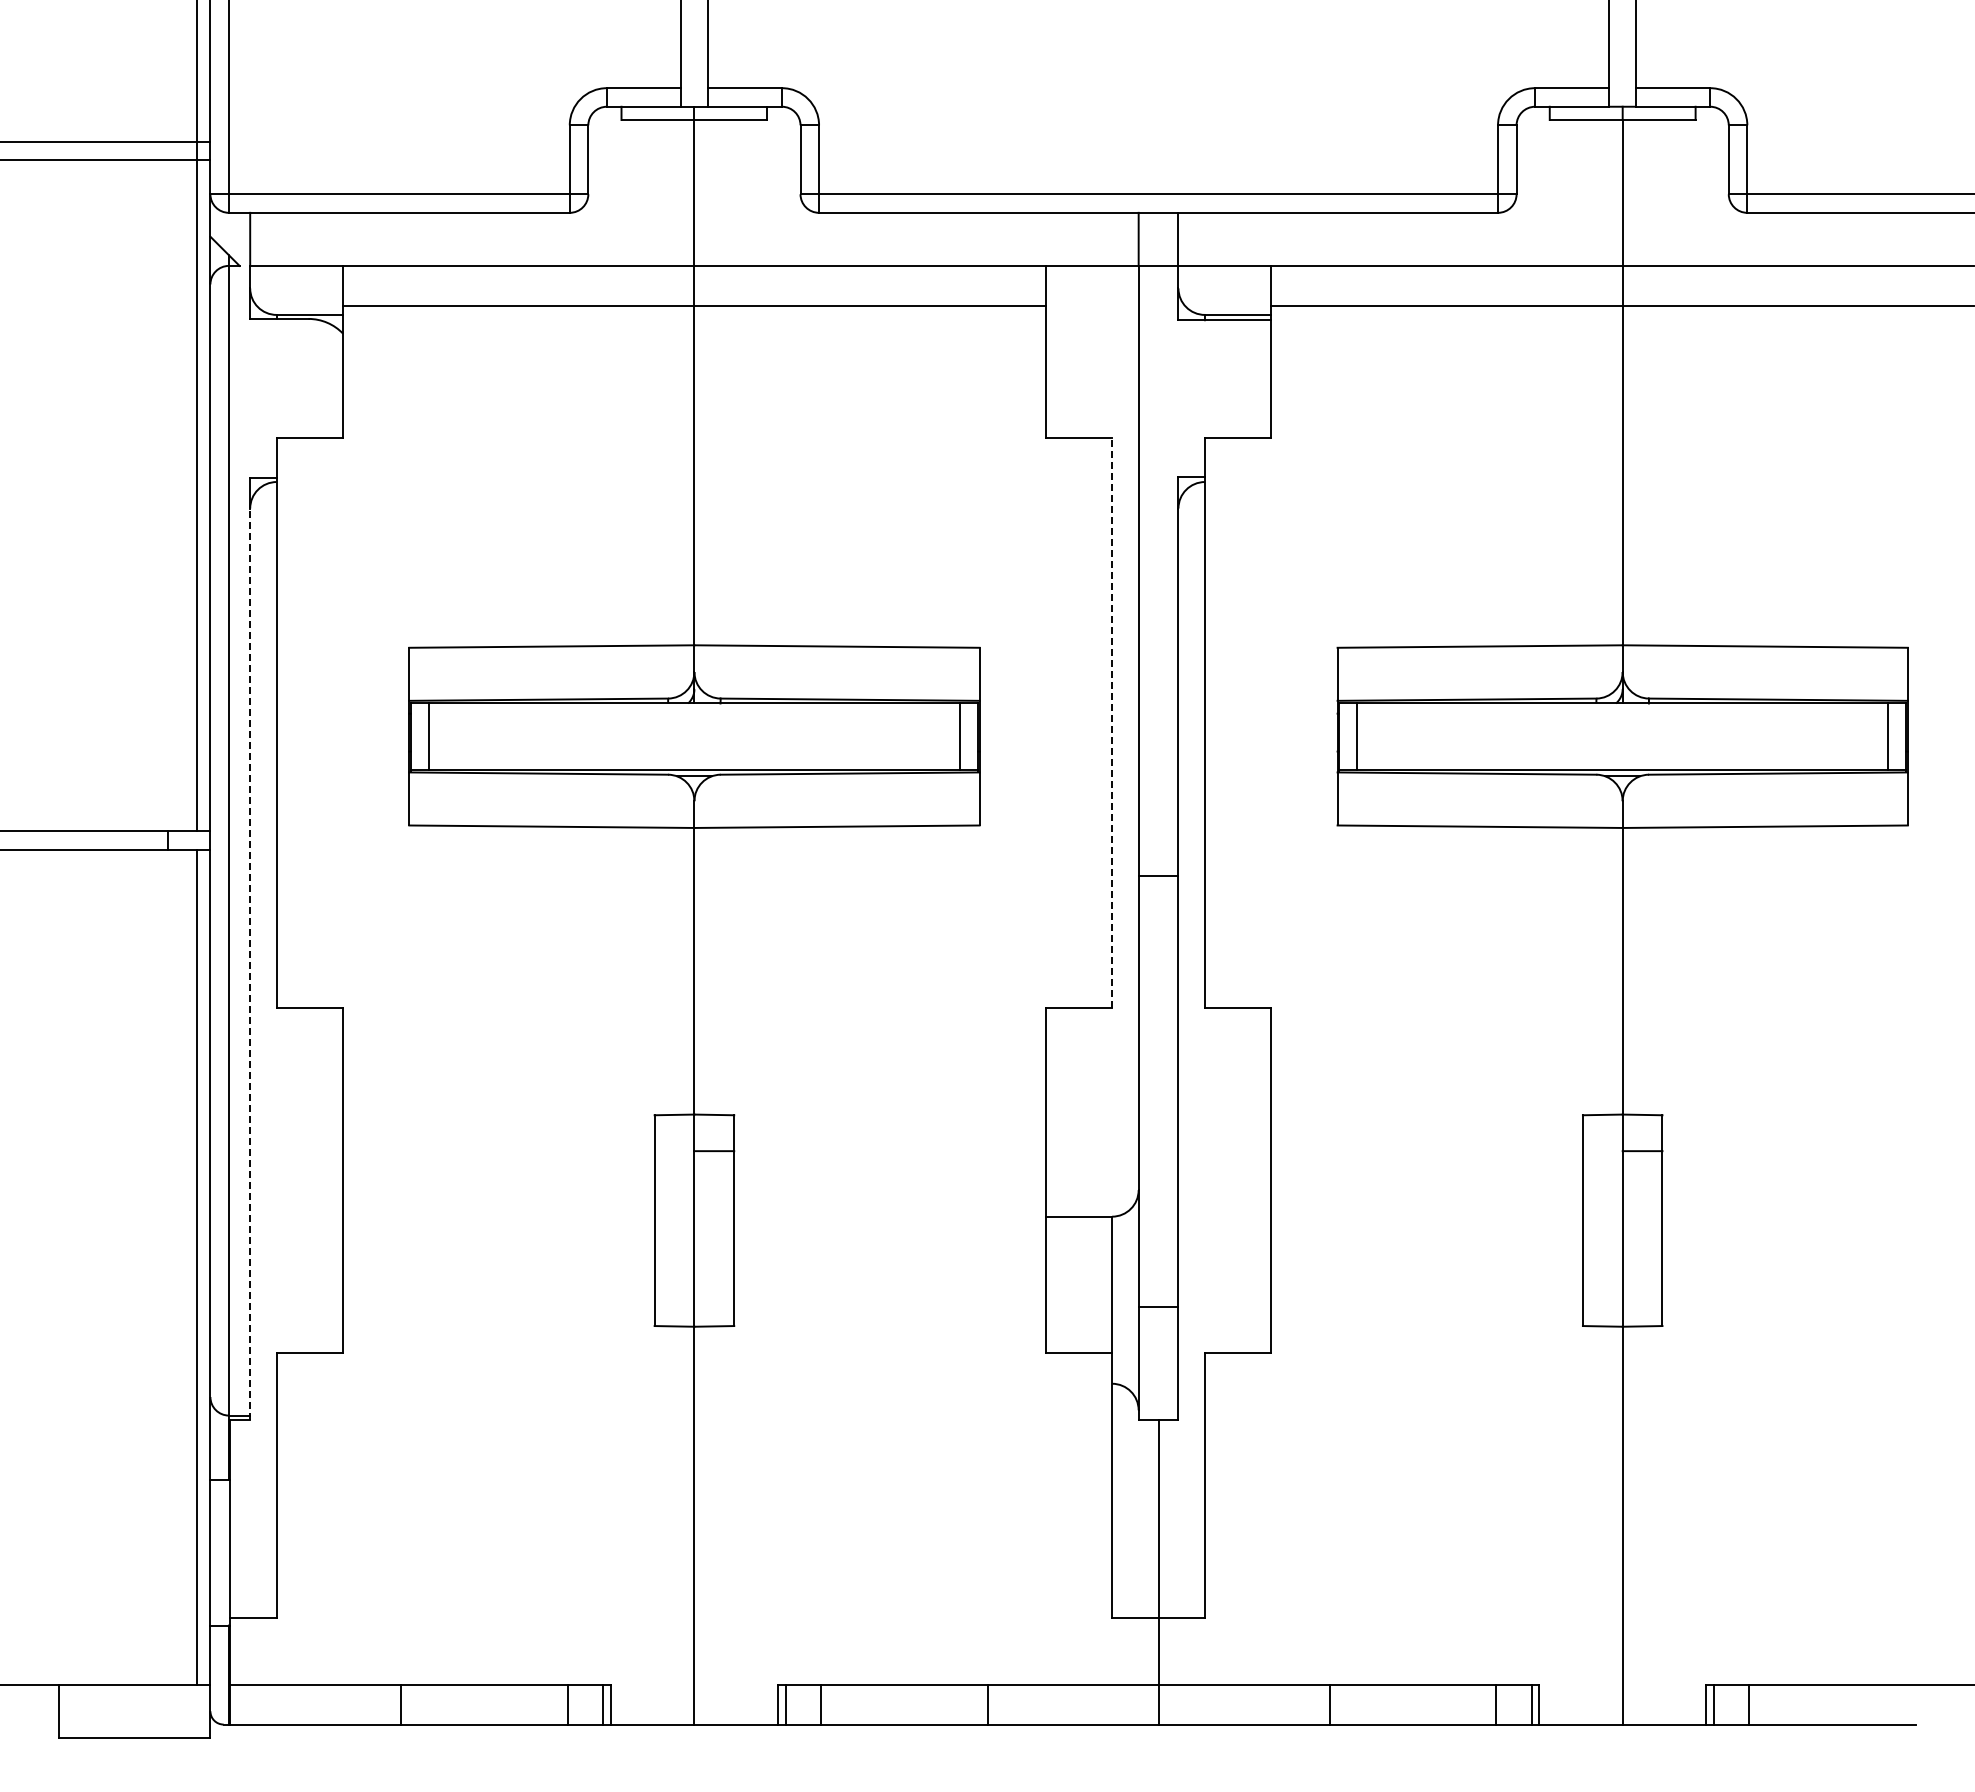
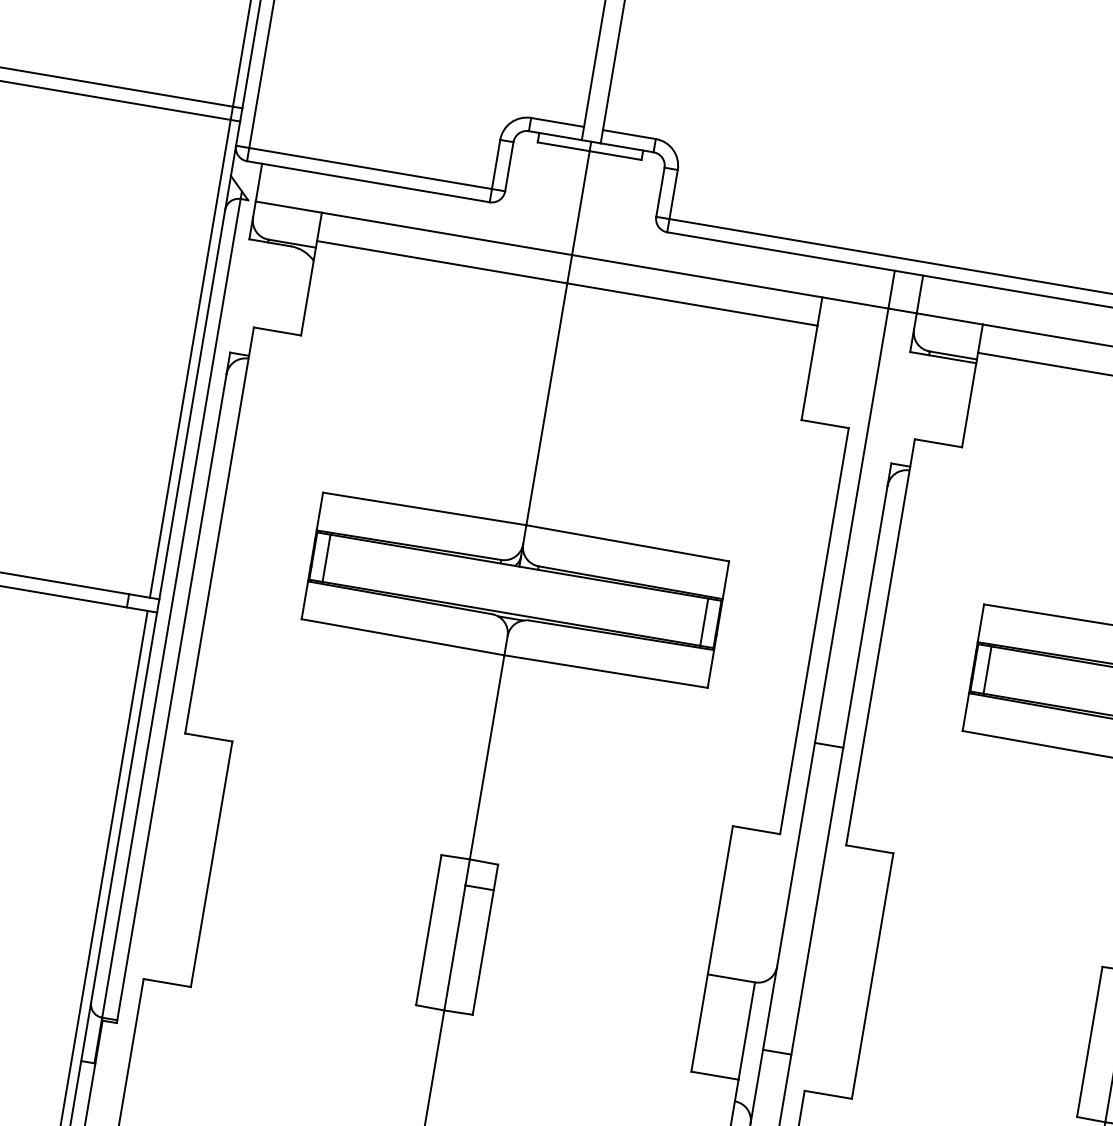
line: (1112, 722) -> (814, 630), dashed -> solid
line: (250, 964) -> (171, 699), dashed -> solid

